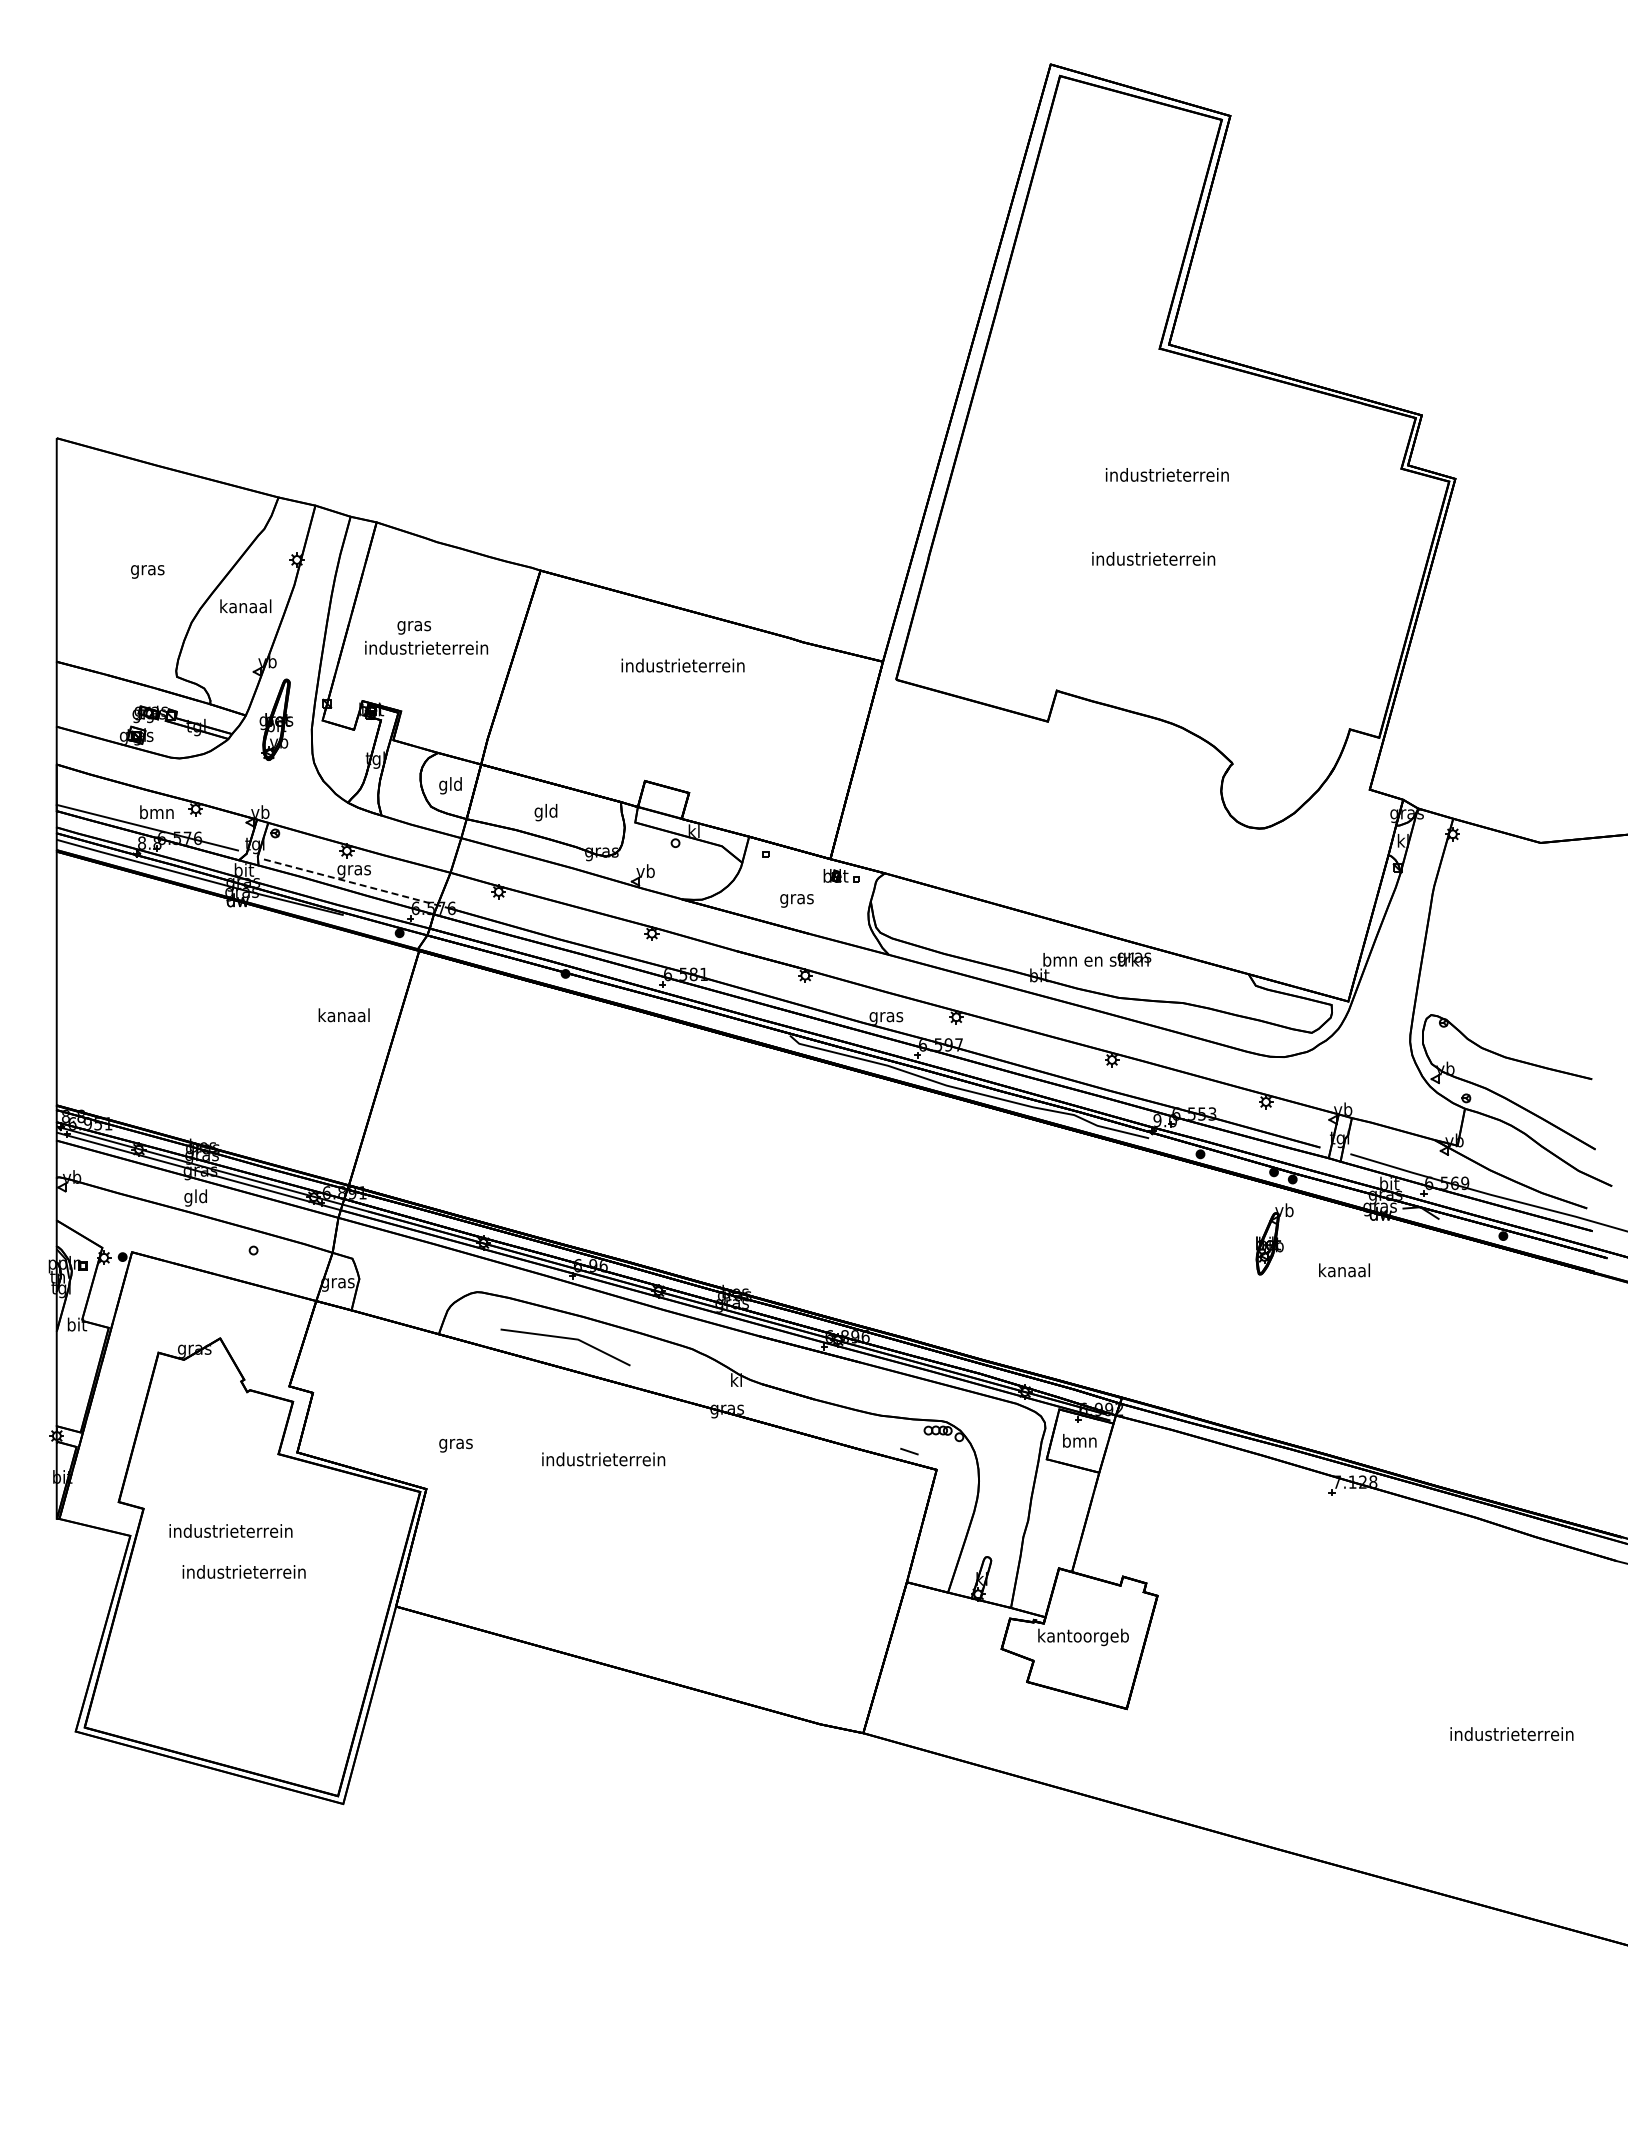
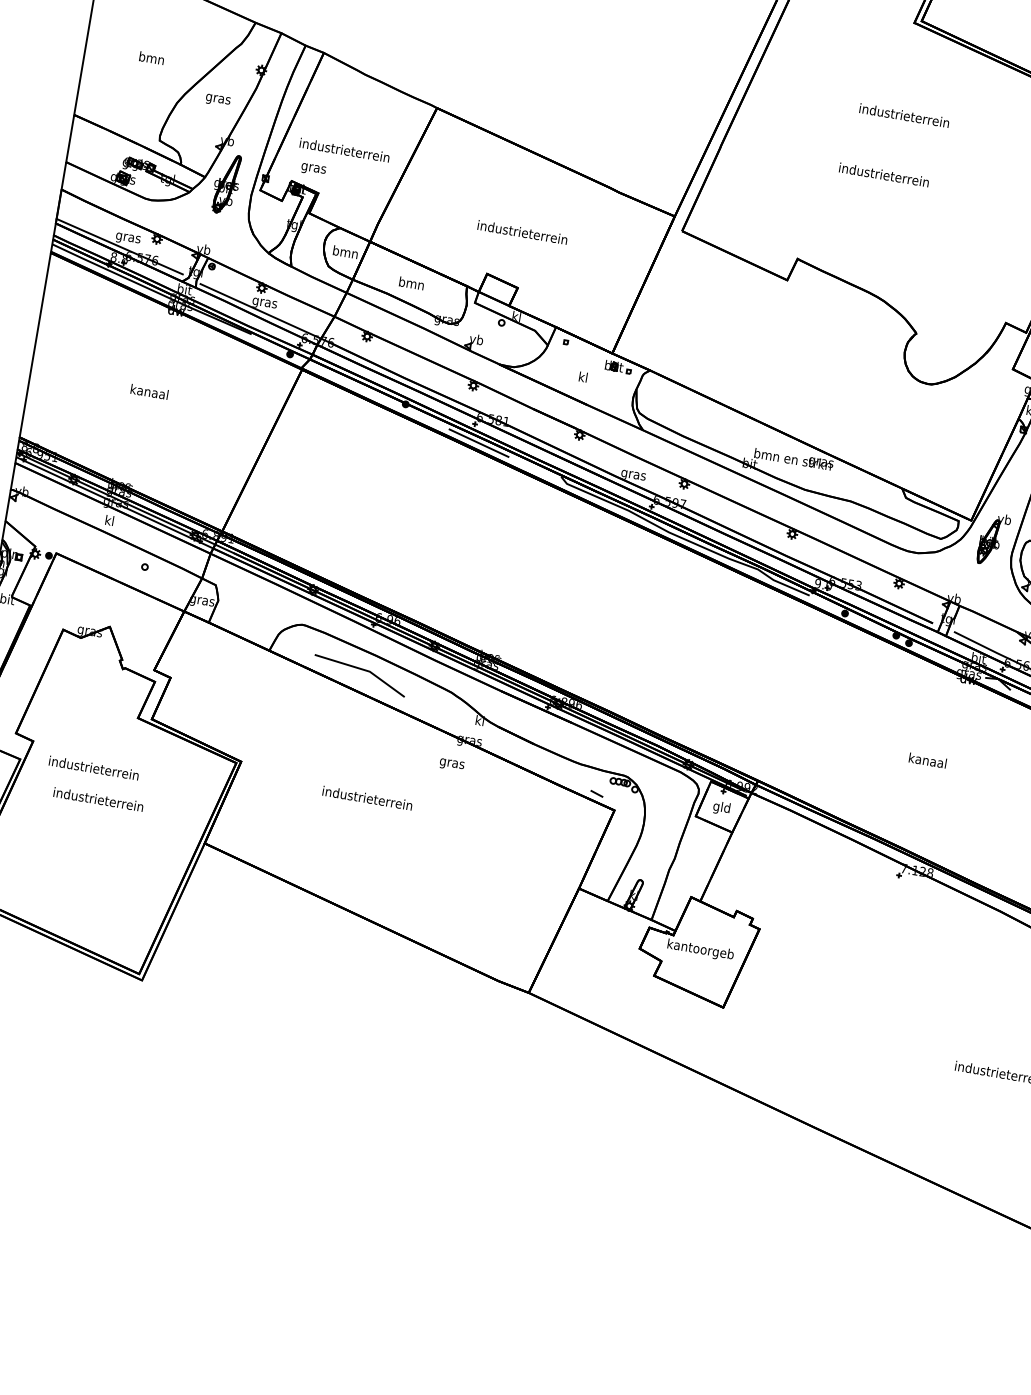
text: (147, 569) -> (151, 59), gras -> bmn
text: (245, 607) -> (218, 98), kanaal -> gras
text: (414, 627) -> (313, 169), moved
text: (682, 665) -> (522, 232), moved
text: (450, 785) -> (345, 253), gld -> bmn
text: (545, 812) -> (410, 284), gld -> bmn
text: (156, 813) -> (128, 237), bmn -> gras
line: (356, 883) -> (264, 312), dashed -> solid
text: (796, 898) -> (582, 377), gras -> kl
line: (672, 1008) -> (479, 442), added
text: (343, 1015) -> (149, 392), moved
text: (195, 1197) -> (109, 521), gld -> kl
part: (1274, 1239) -> (993, 539), moved
text: (1344, 1270) -> (927, 760), moved
text: (1079, 1442) -> (721, 808), bmn -> gld
text: (455, 1445) -> (451, 764), moved
text: (603, 1459) -> (367, 798), moved

